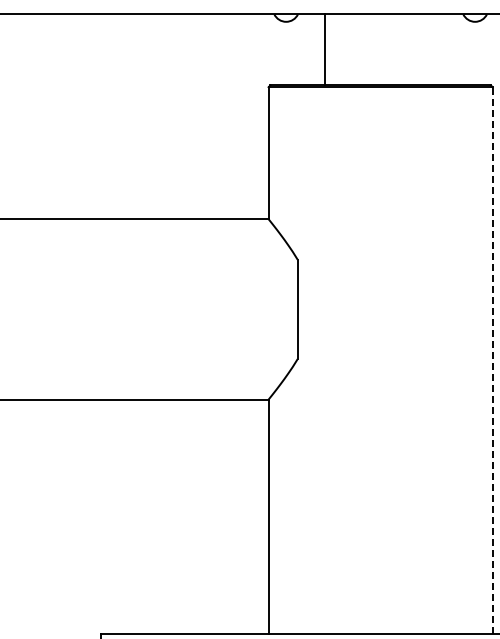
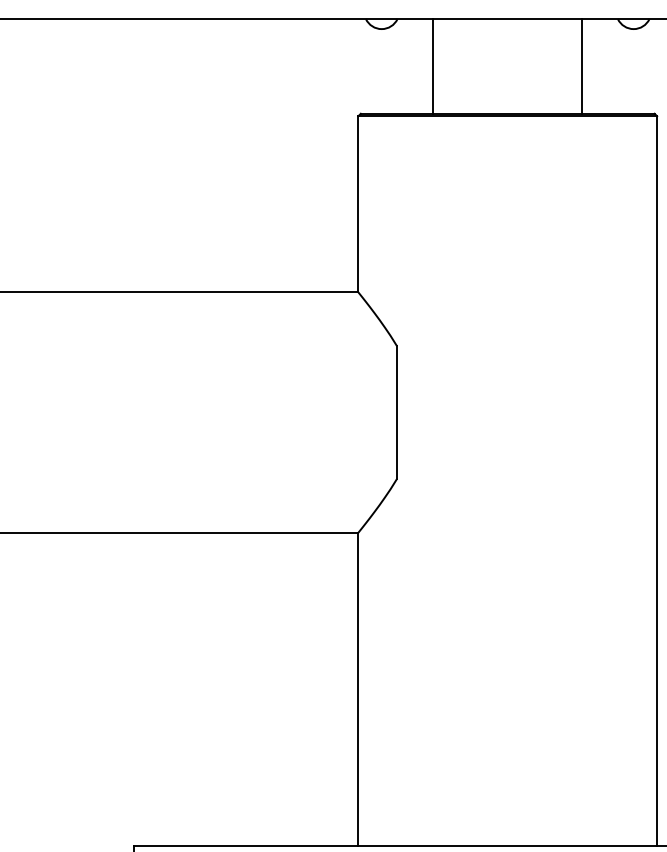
line: (436, 49) -> (582, 65), added
line: (492, 360) -> (656, 480), dashed -> solid

